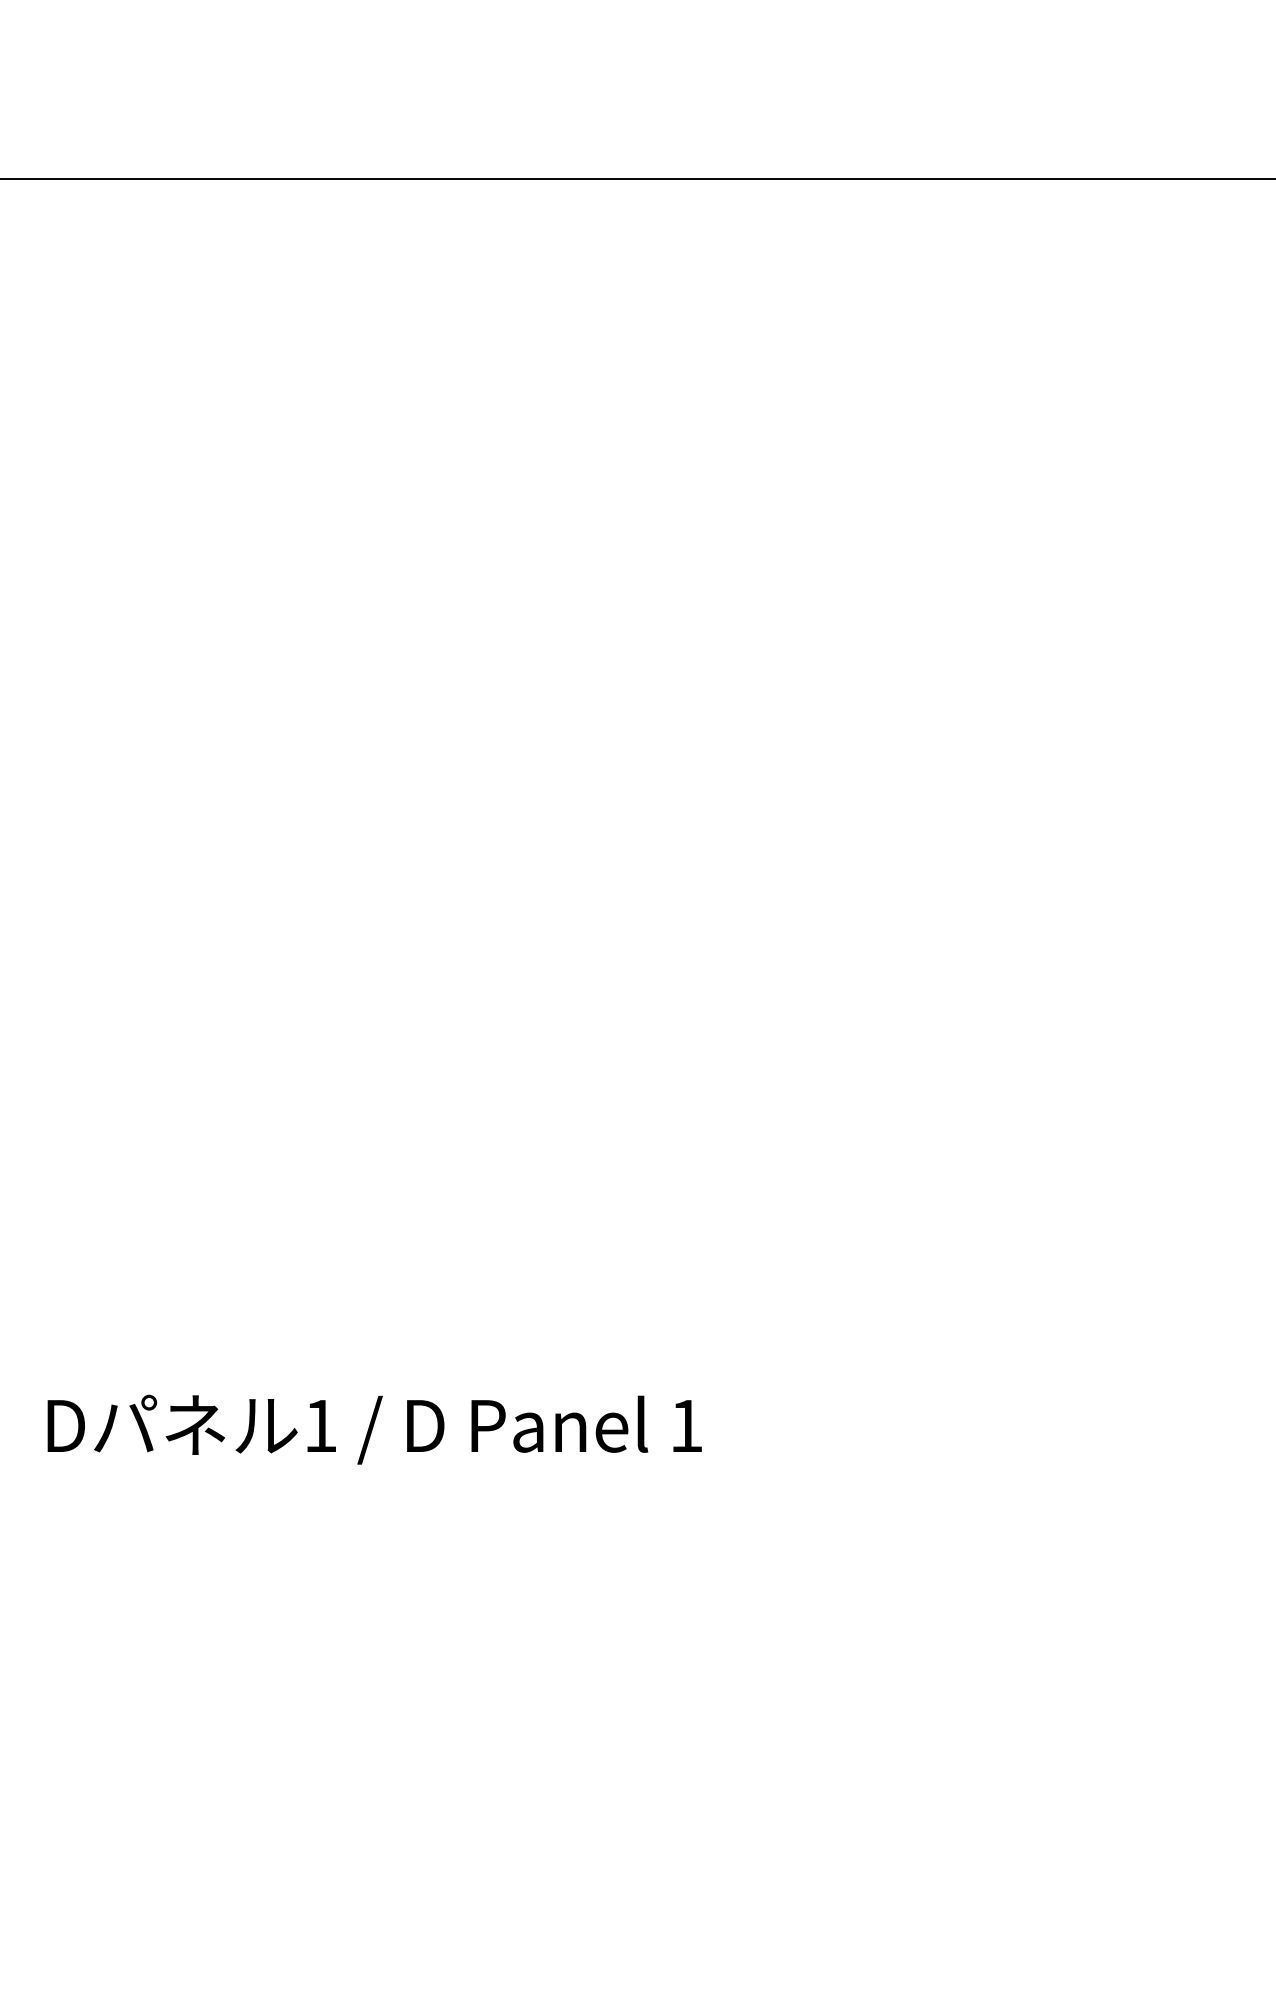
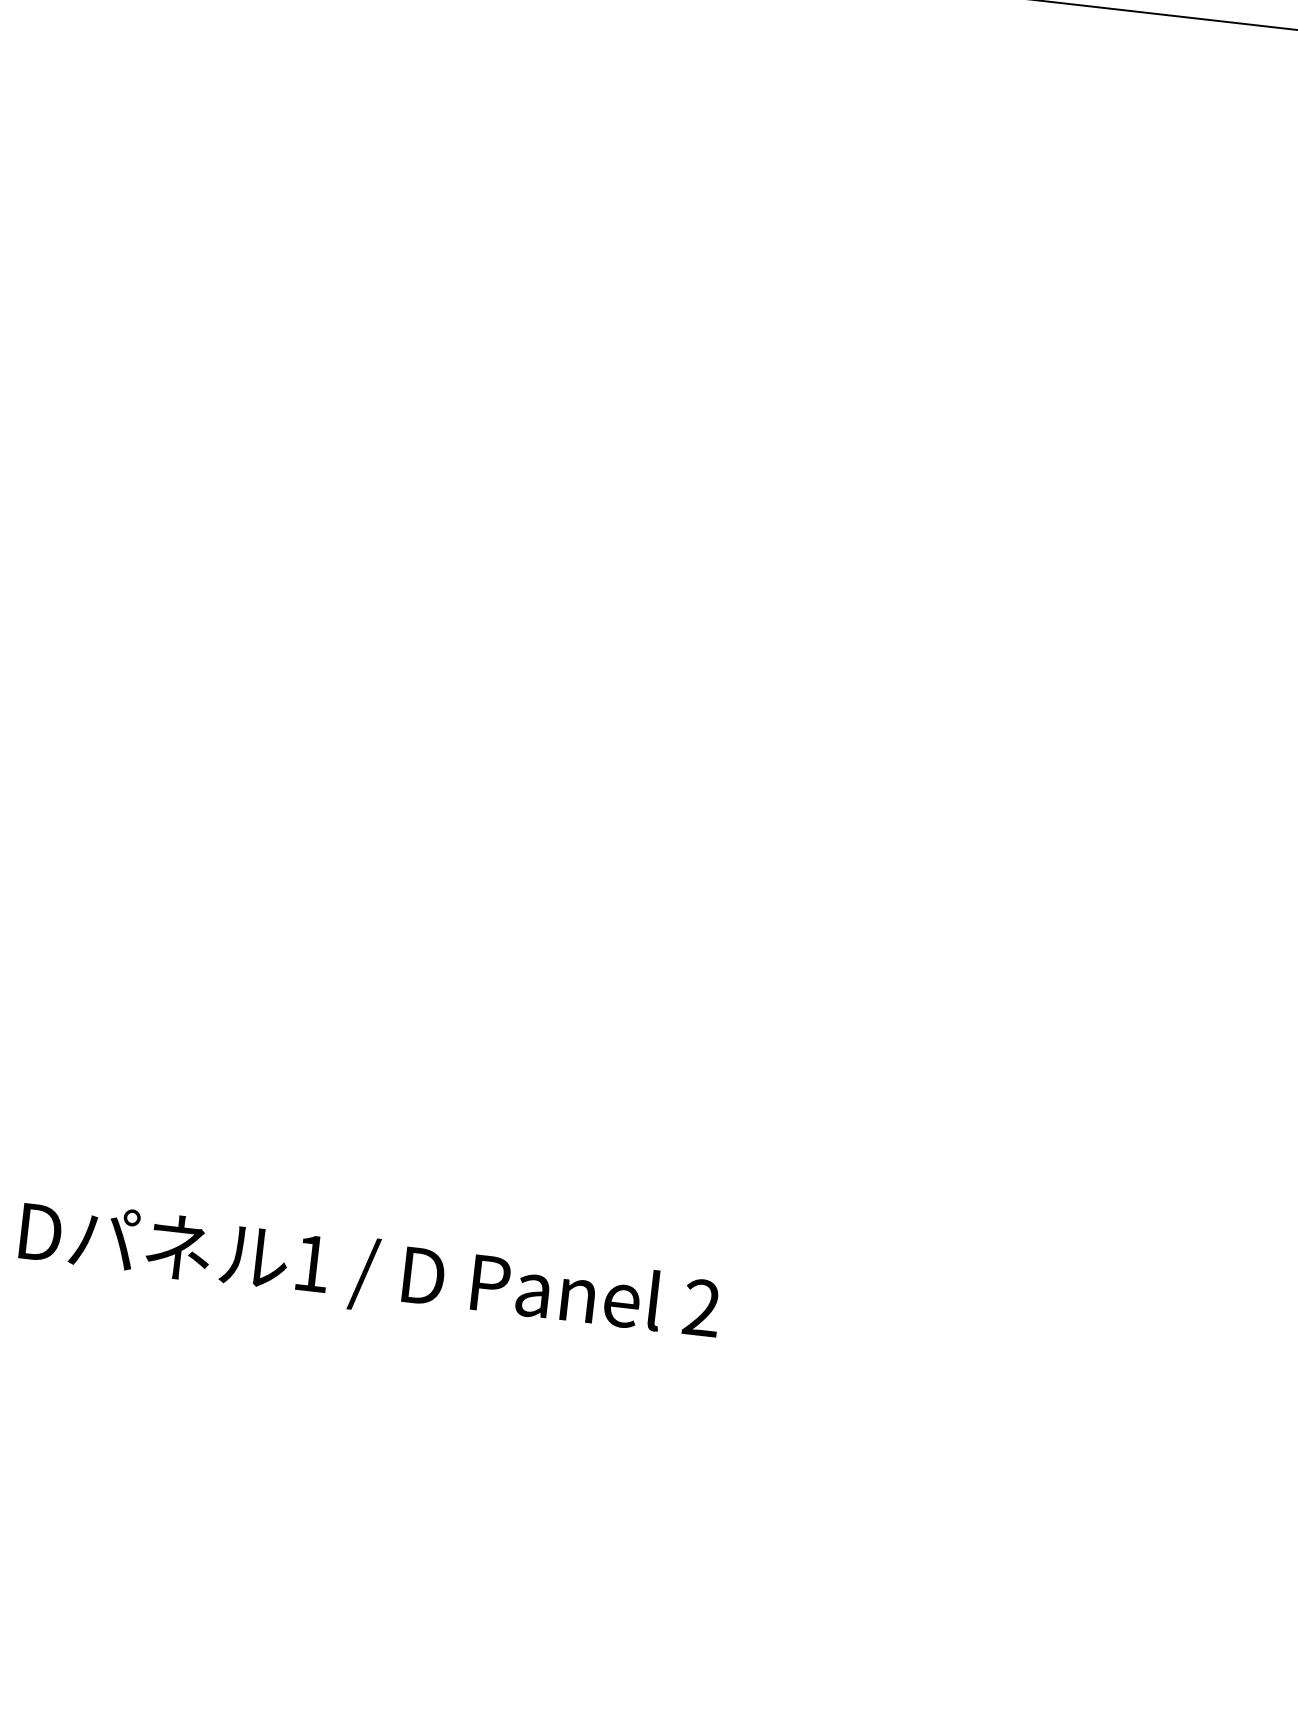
text: (686, 1425) -> (701, 1307), 1 -> 2

